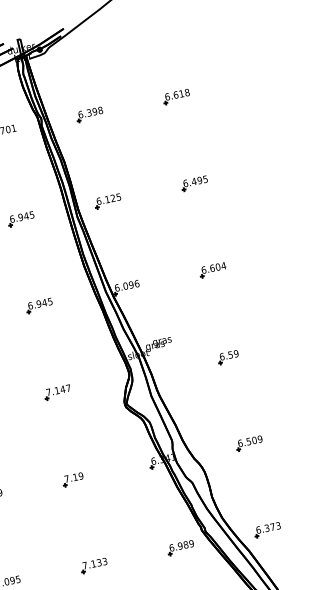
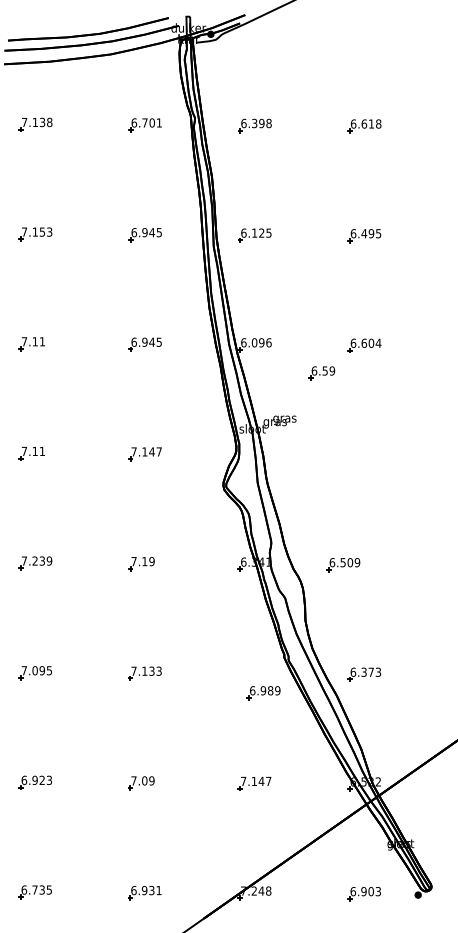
part: (228, 357) -> (321, 373), moved
part: (249, 443) -> (343, 565), moved
part: (180, 548) -> (263, 693), moved

